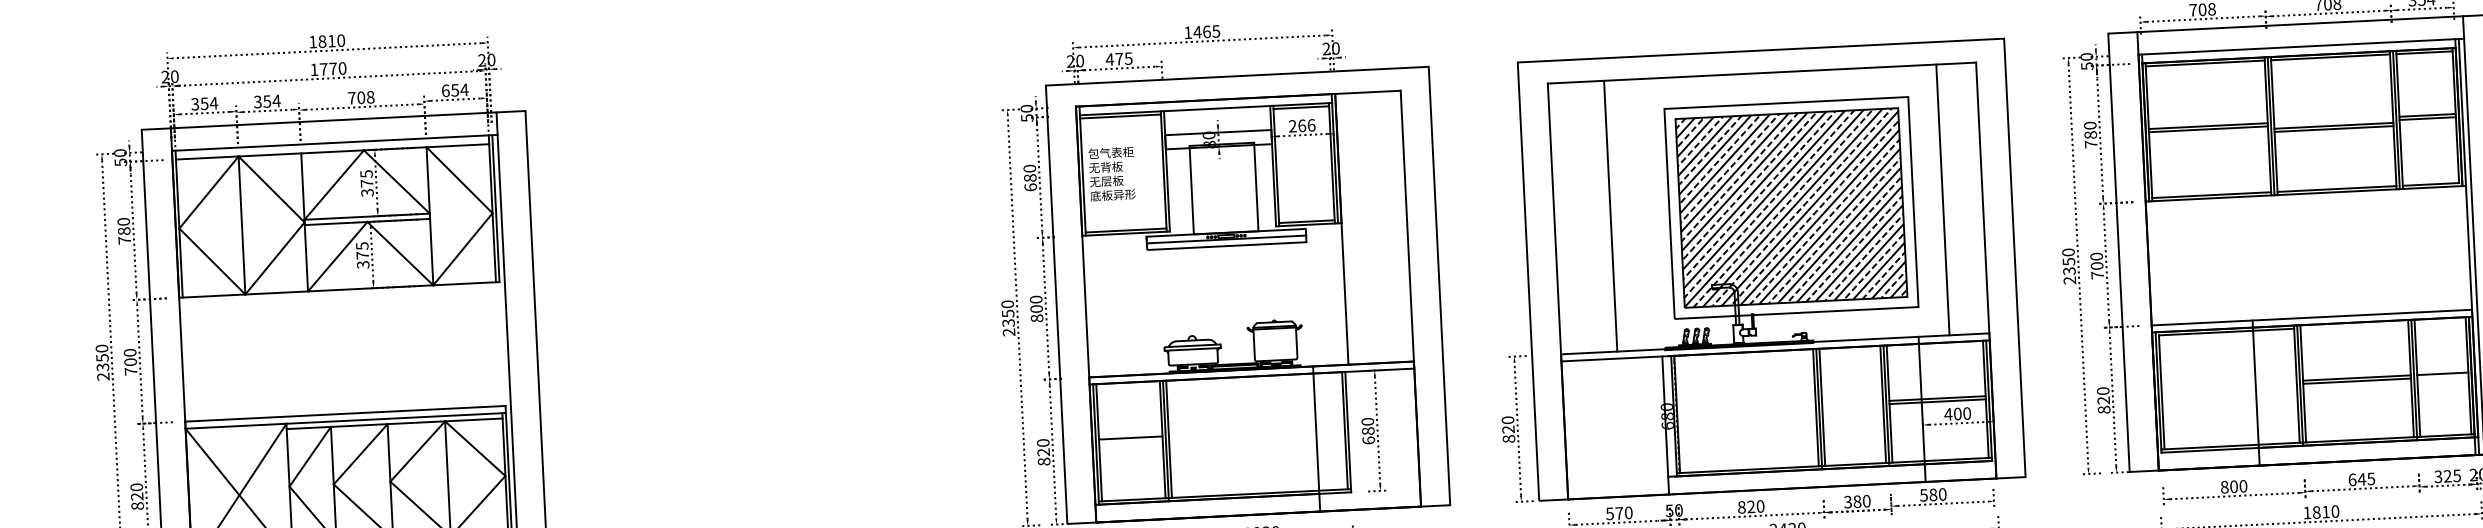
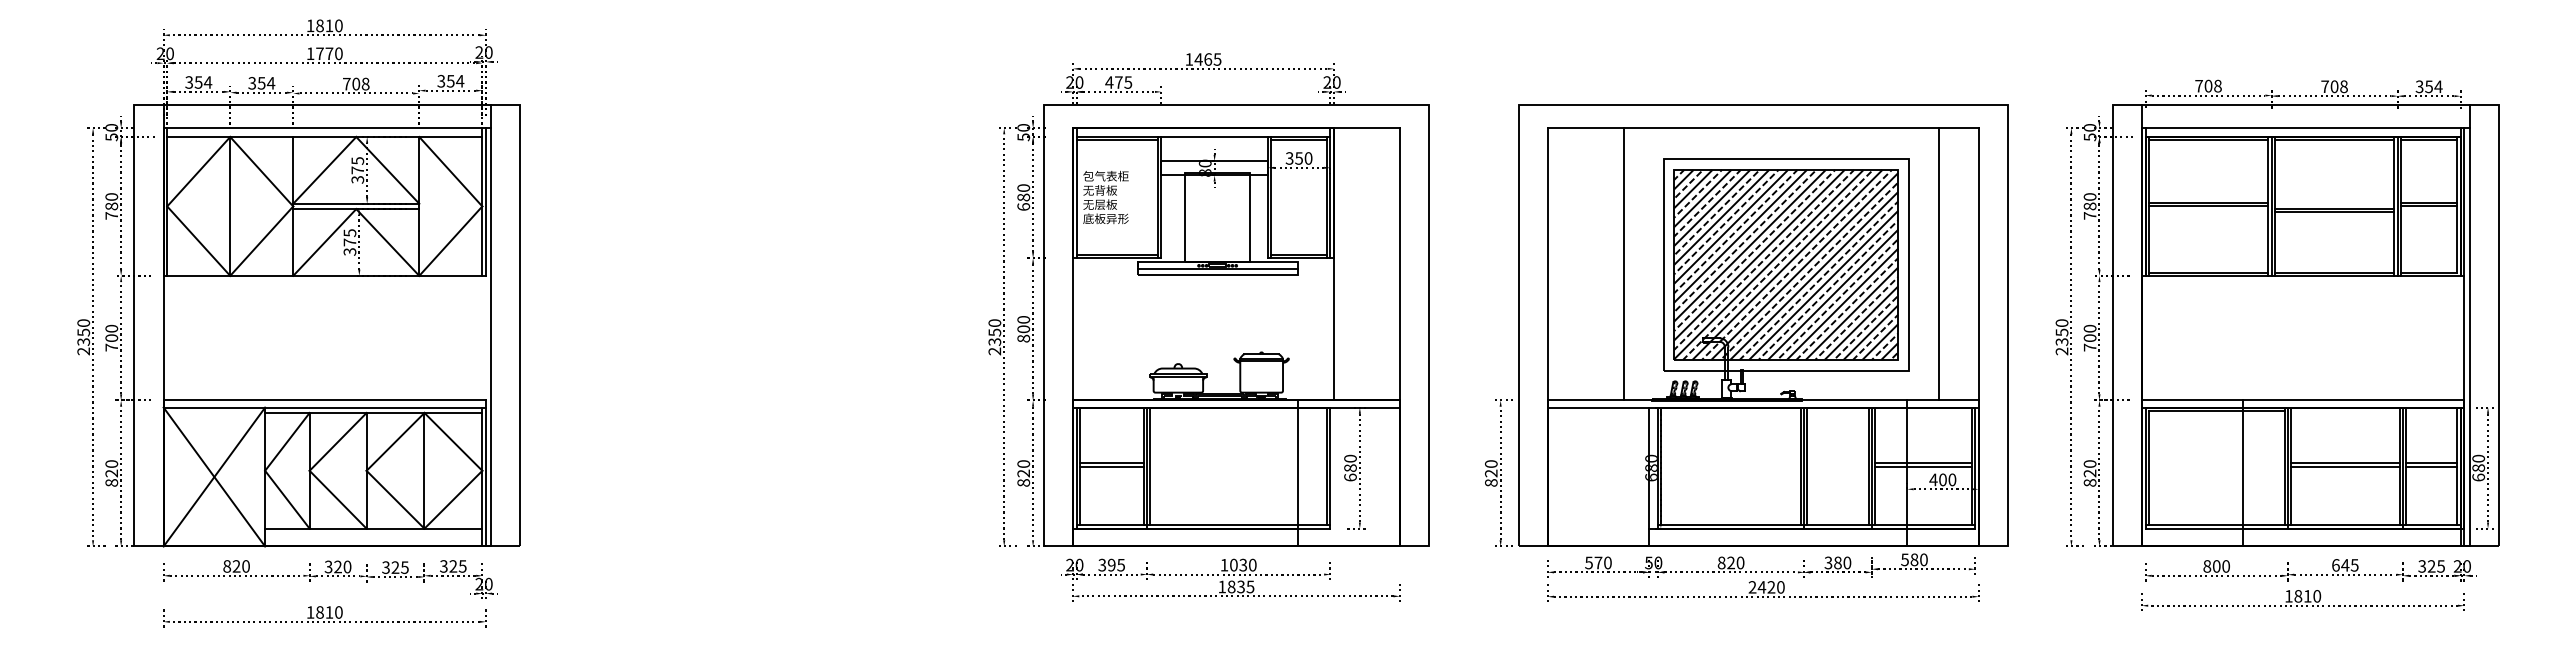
text: (445, 90) -> (441, 80), 654 -> 354
text: (1301, 125) -> (1298, 158), 266 -> 350
line: (1610, 216) -> (1624, 264), moved
line: (2442, 376) -> (2431, 466), added
line: (1130, 441) -> (1111, 466), added

